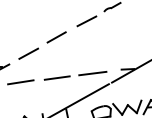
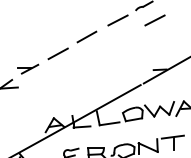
line: (122, 21) -> (154, 20), added
line: (92, 72) -> (123, 73), removed
line: (57, 77) -> (87, 78), removed
line: (21, 82) -> (50, 83), removed

